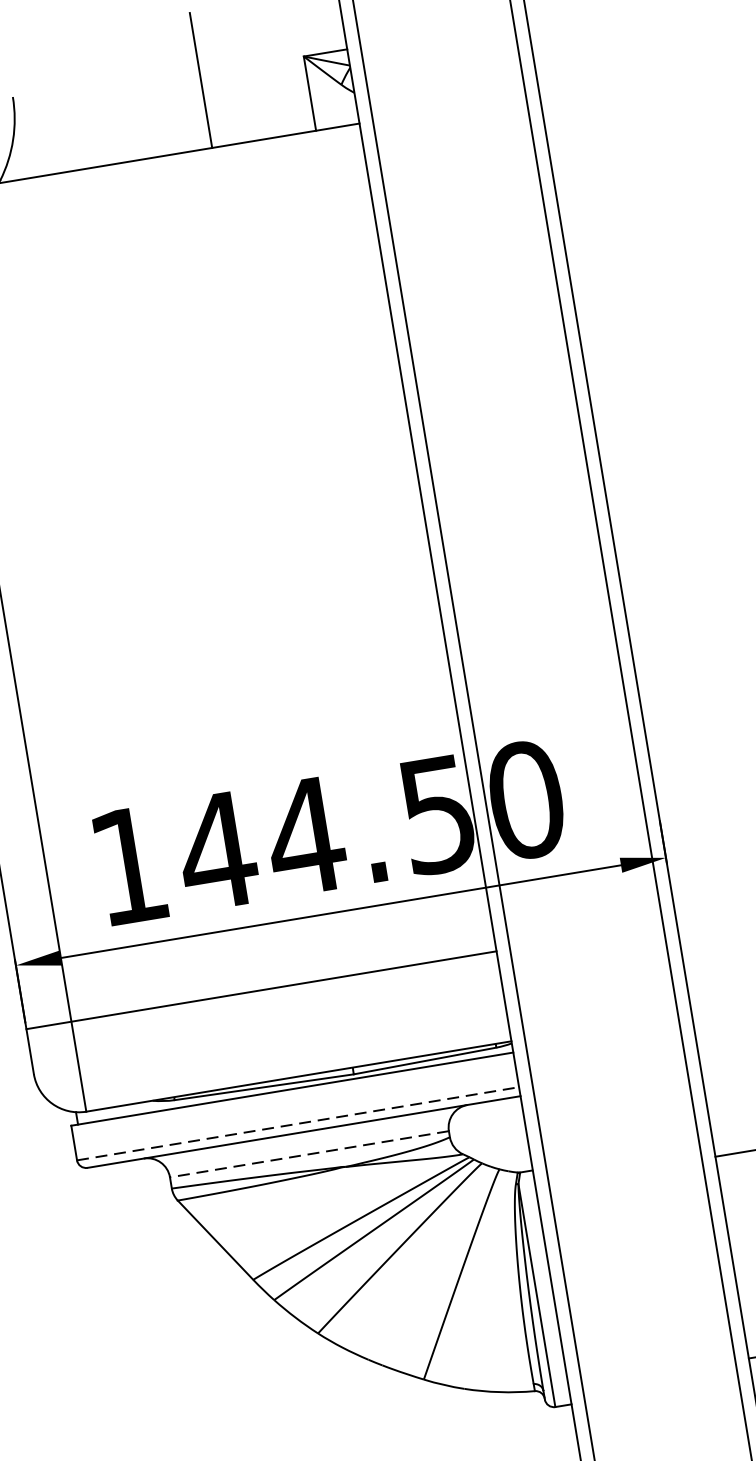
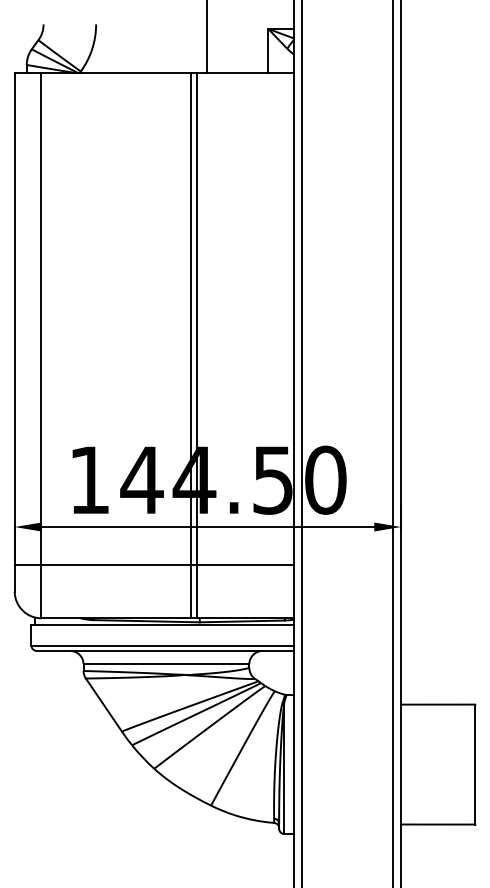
line: (271, 609) -> (196, 345), added
line: (262, 610) -> (191, 345), added
line: (299, 1123) -> (163, 645), dashed -> solid
line: (309, 1154) -> (166, 664), dashed -> solid

